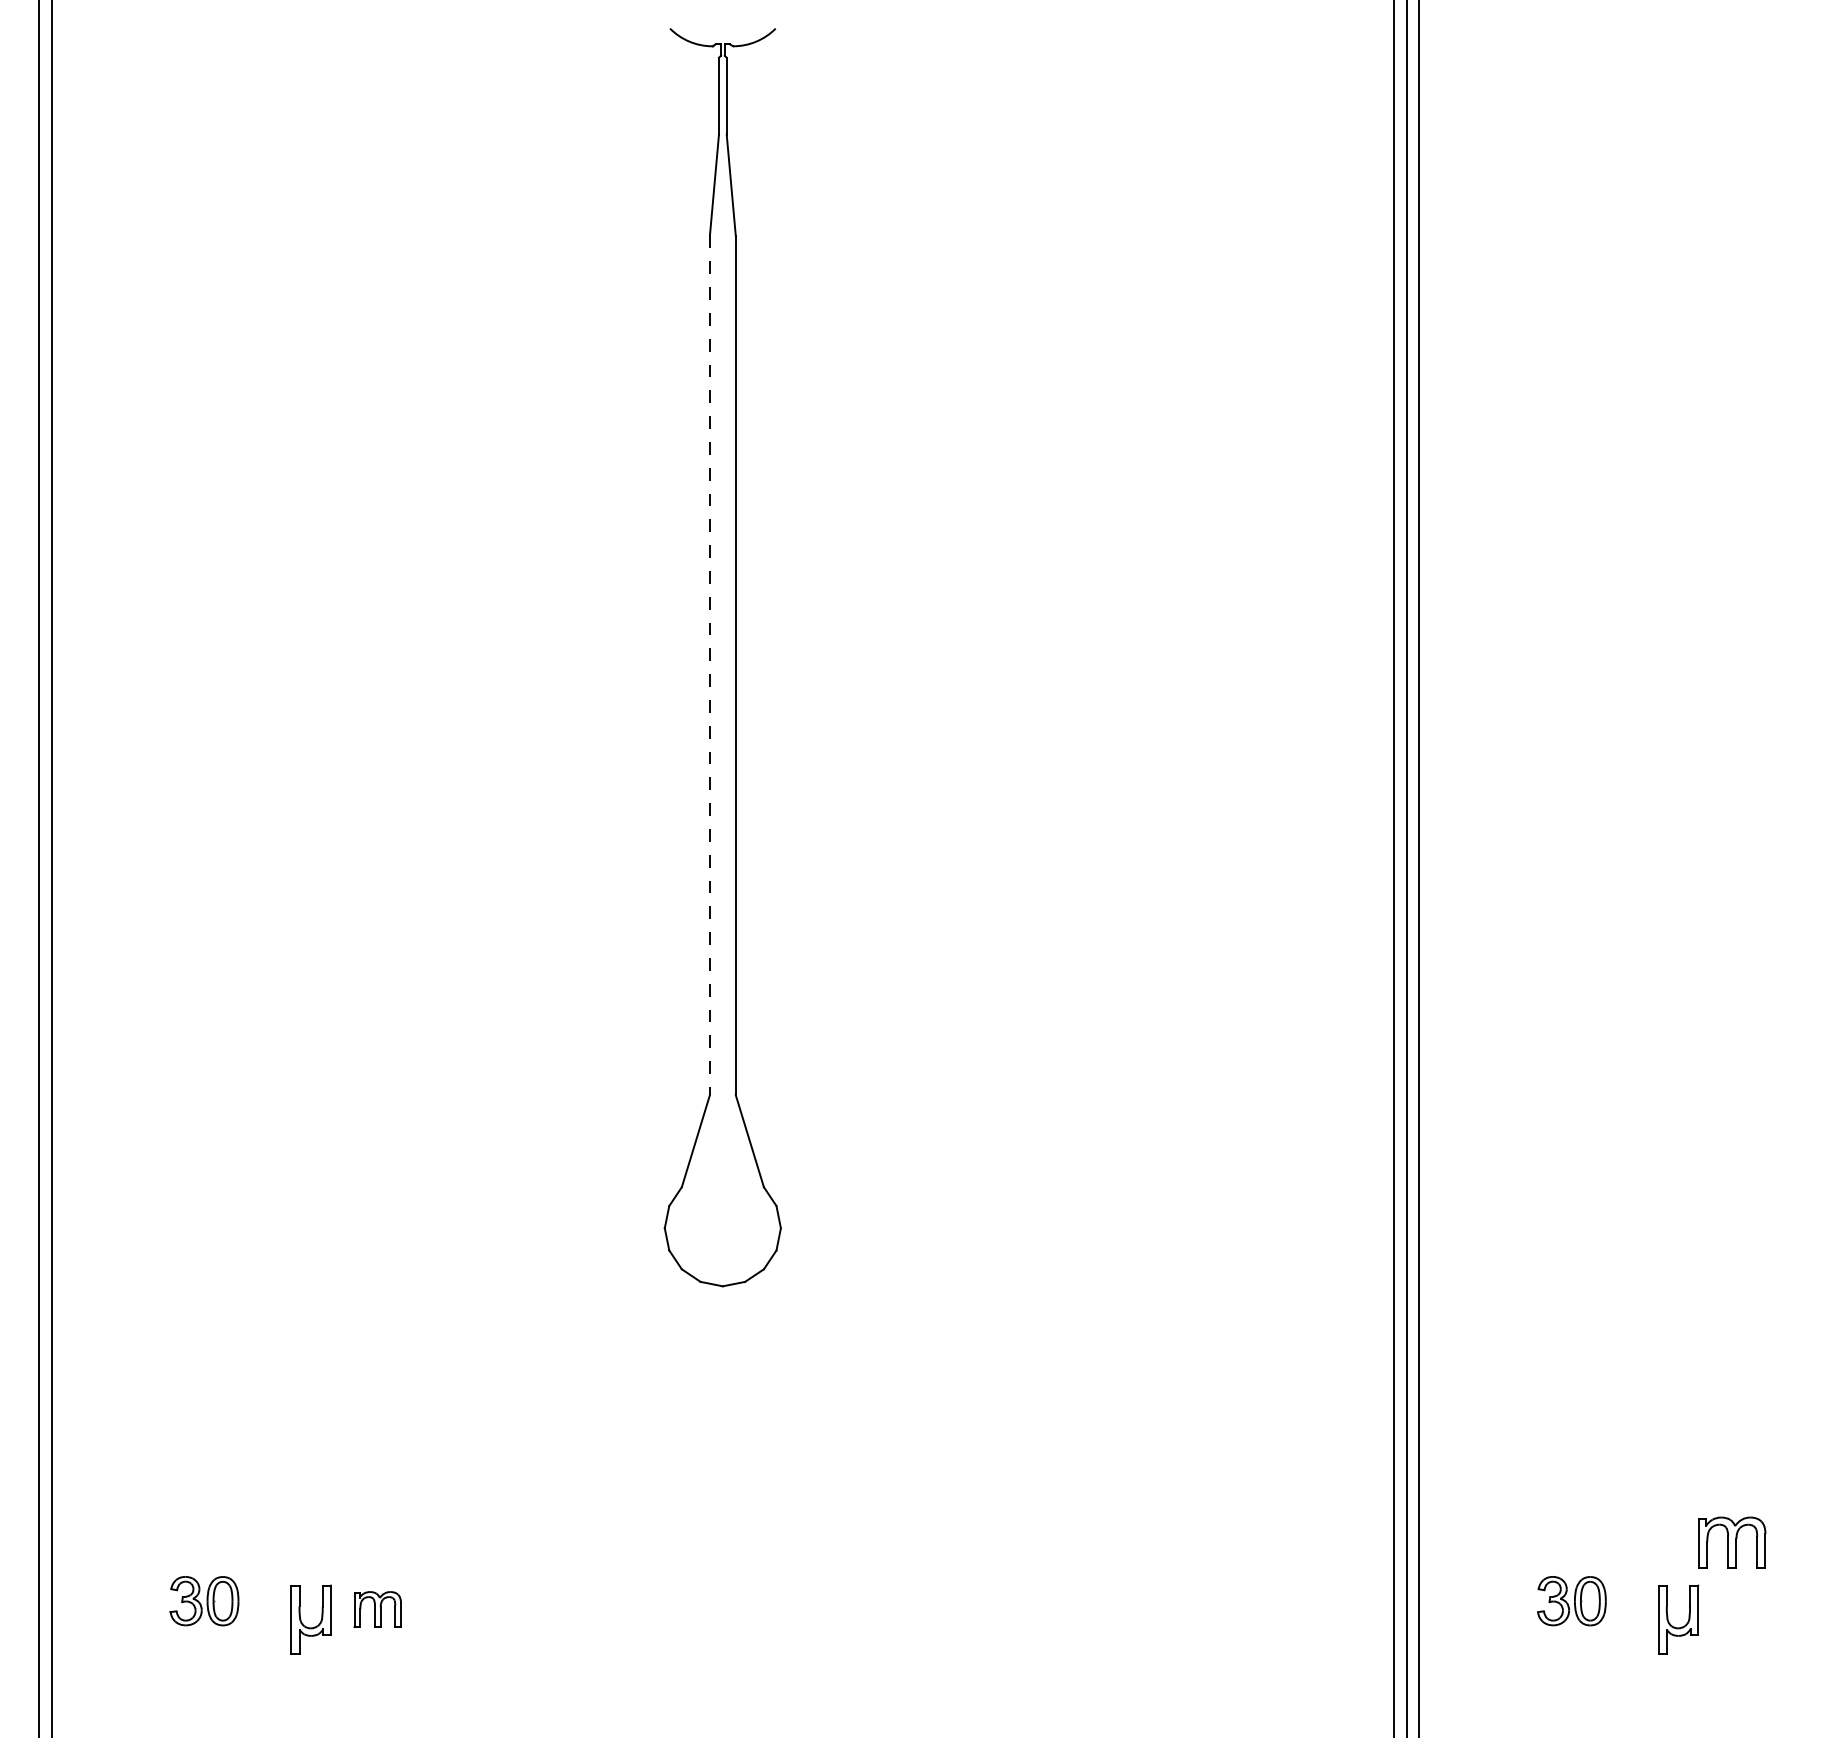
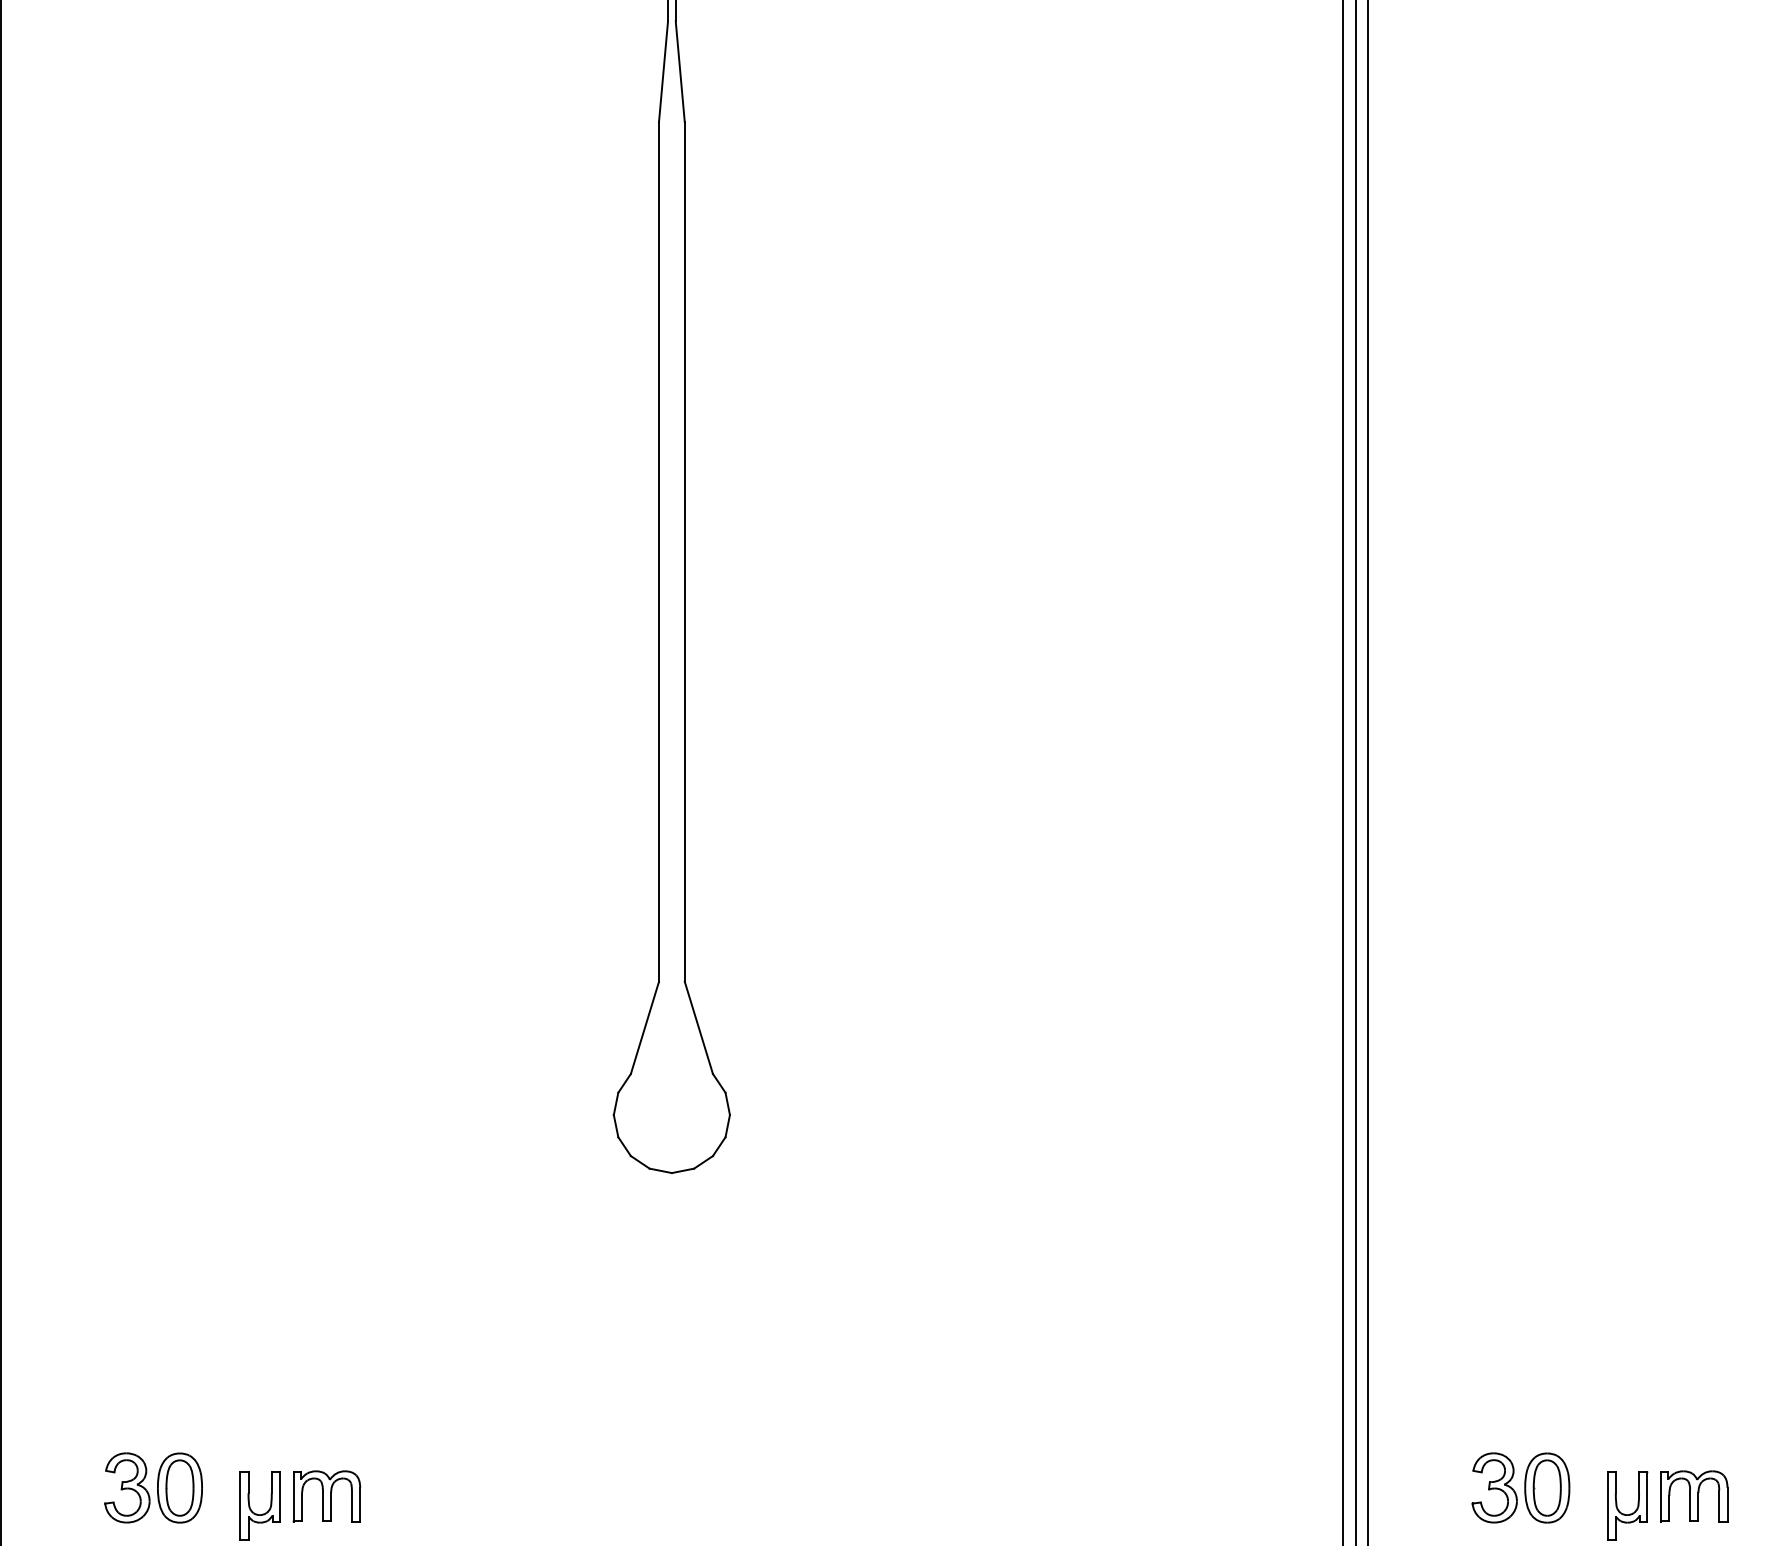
line: (709, 665) -> (658, 552), dashed -> solid
part: (1732, 1542) -> (1694, 1496), moved
part: (204, 1600) -> (153, 1487), size x1.43
part: (1571, 1600) -> (1520, 1487), size x1.43
part: (377, 1609) -> (326, 1496), size x1.43

